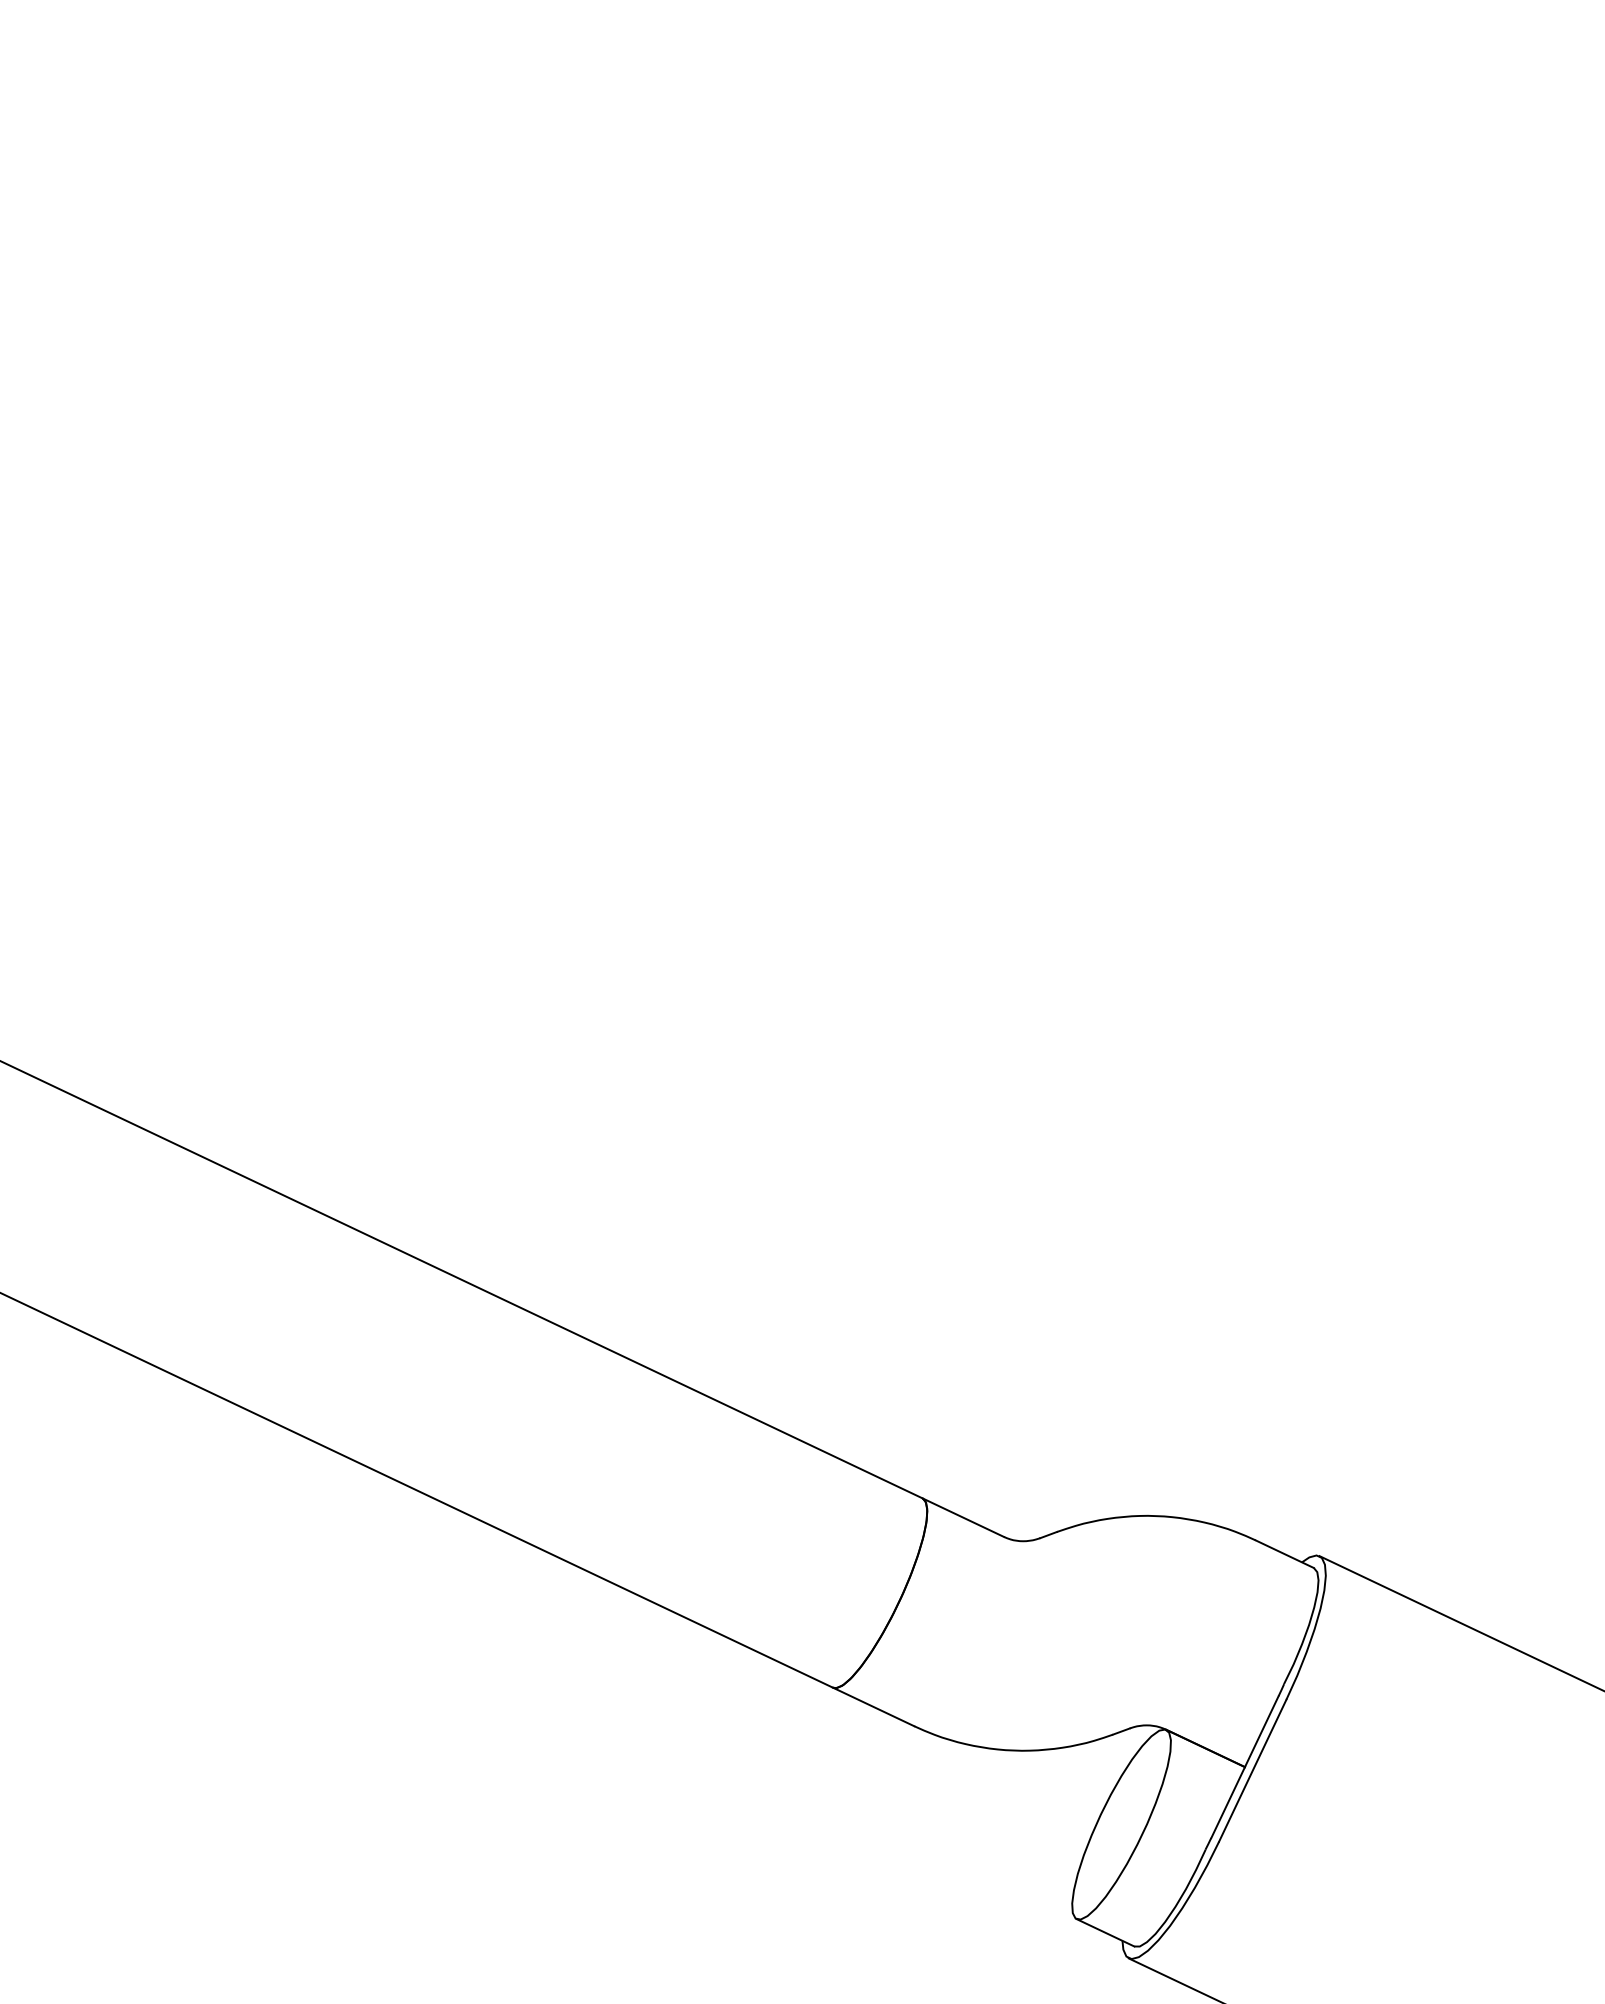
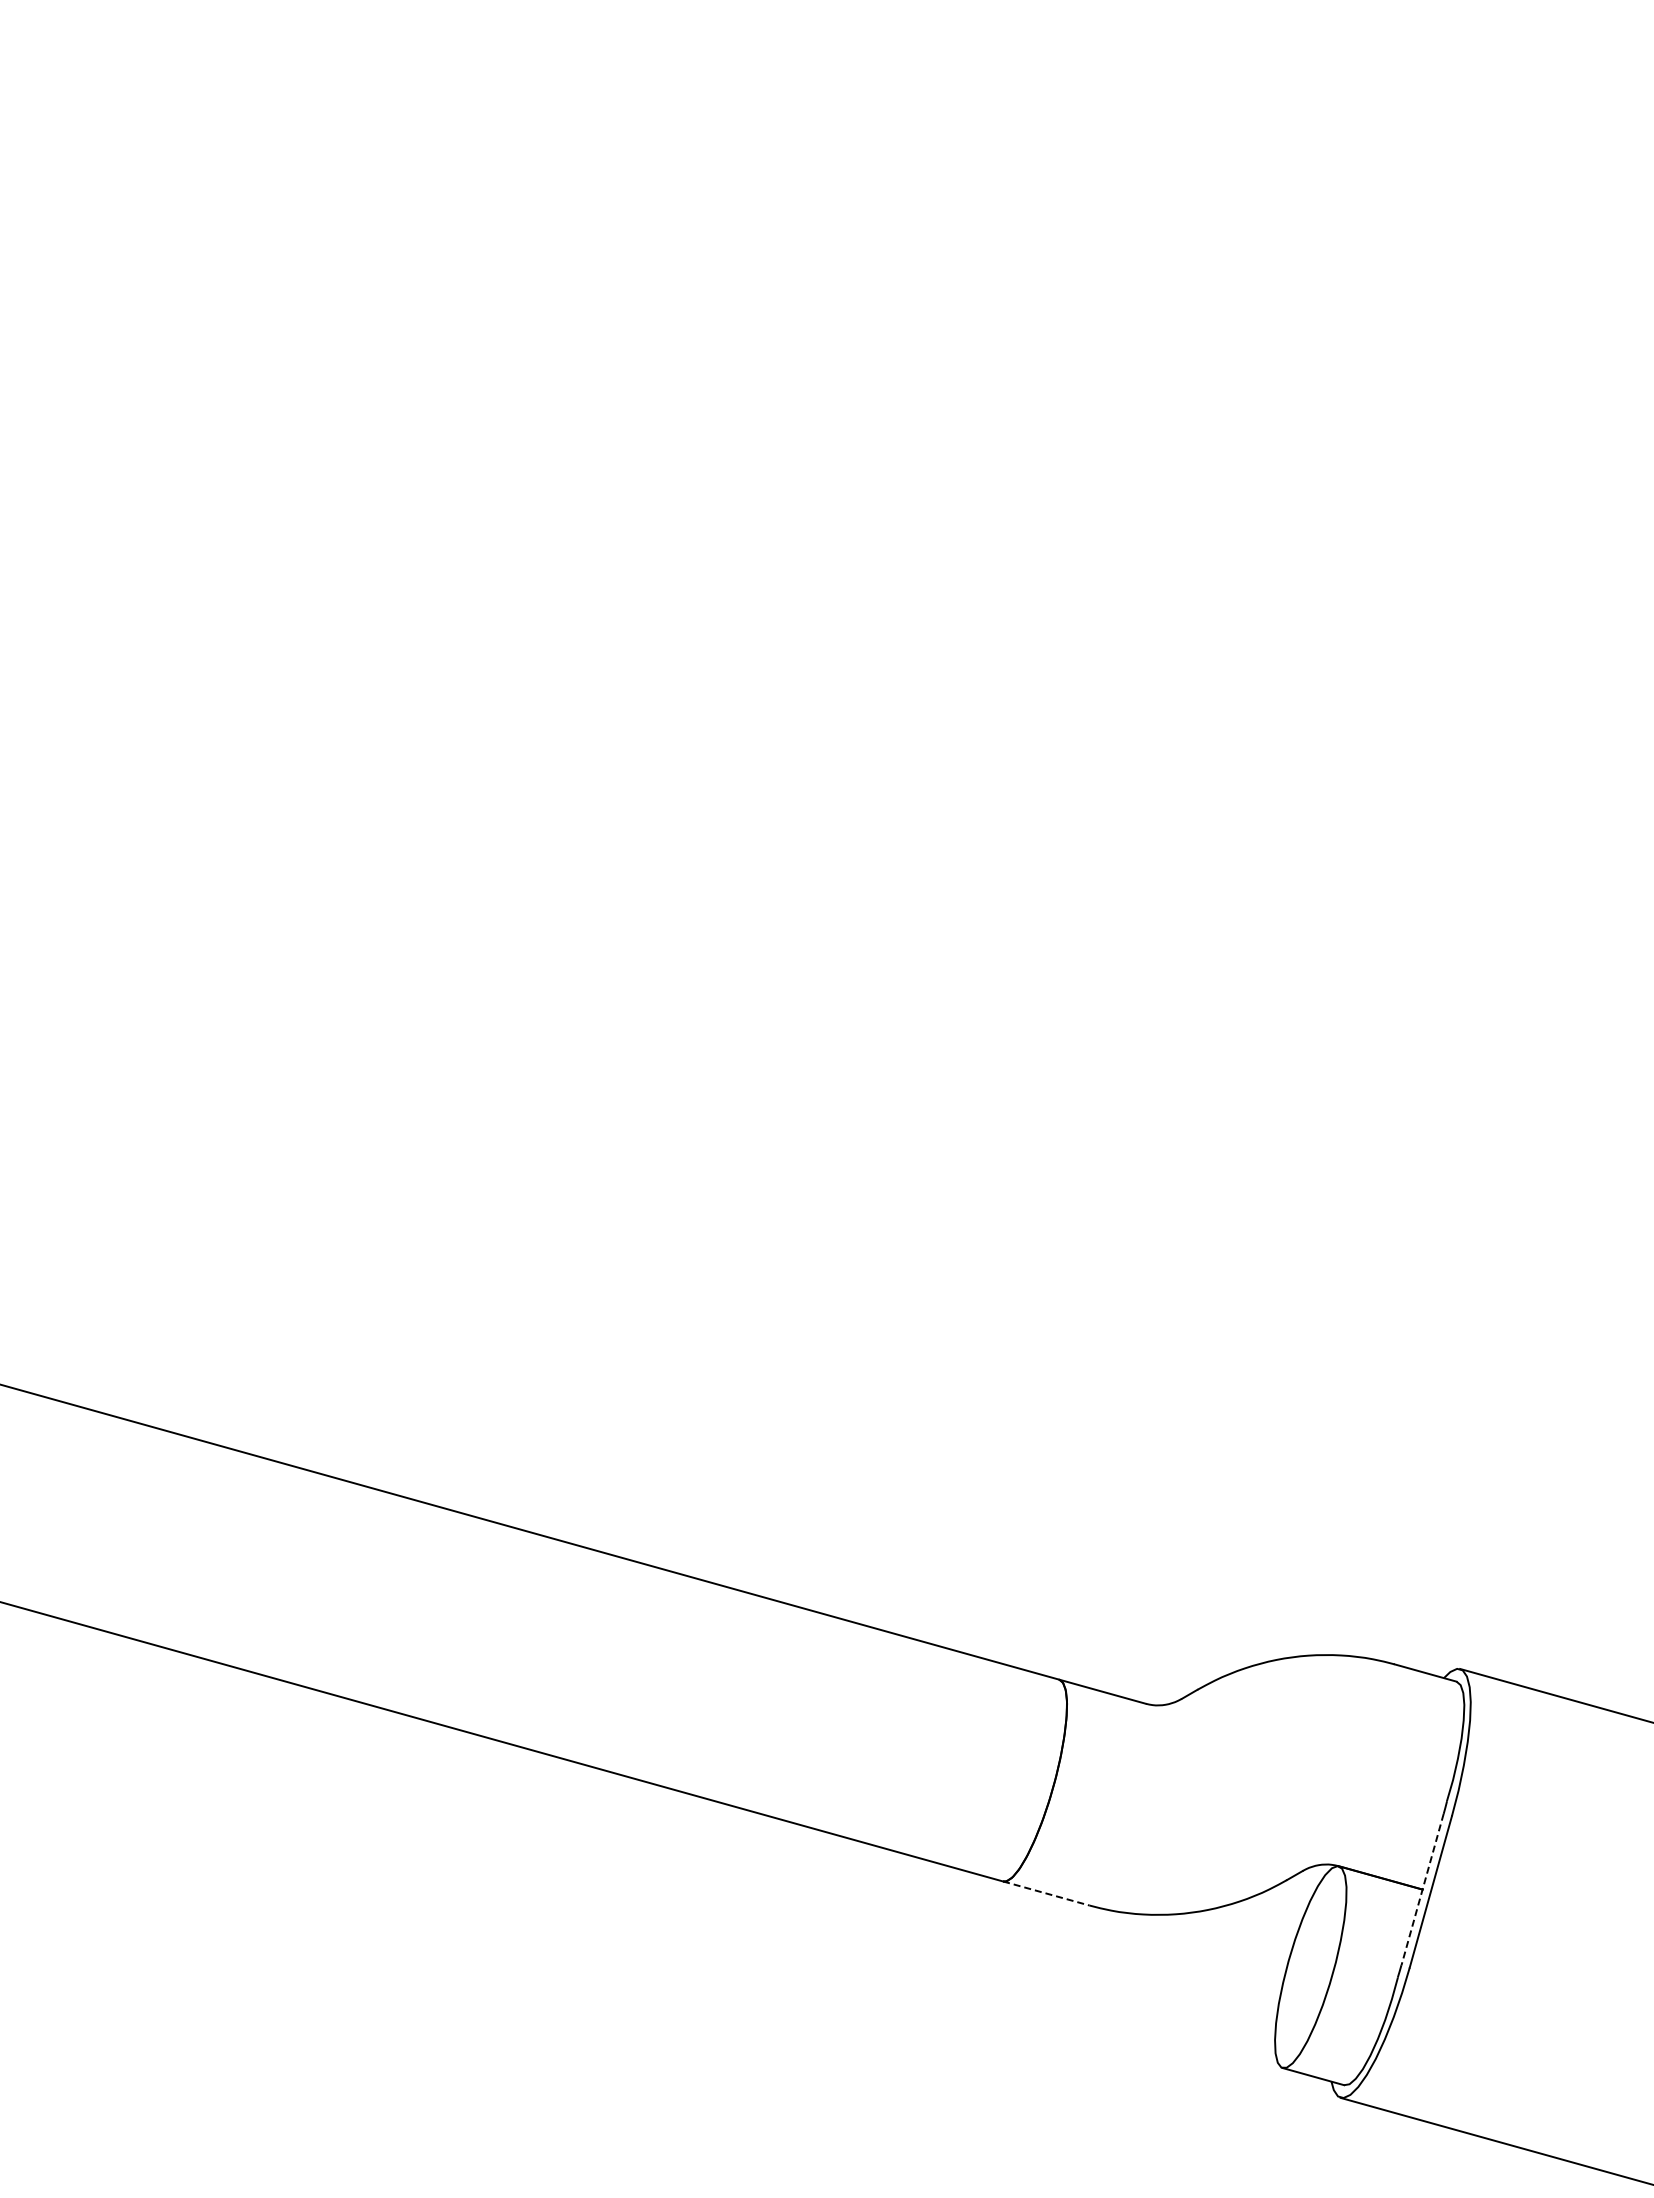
line: (873, 1706) -> (1046, 1893), solid -> dashed
line: (1244, 1767) -> (1422, 1889), solid -> dashed

